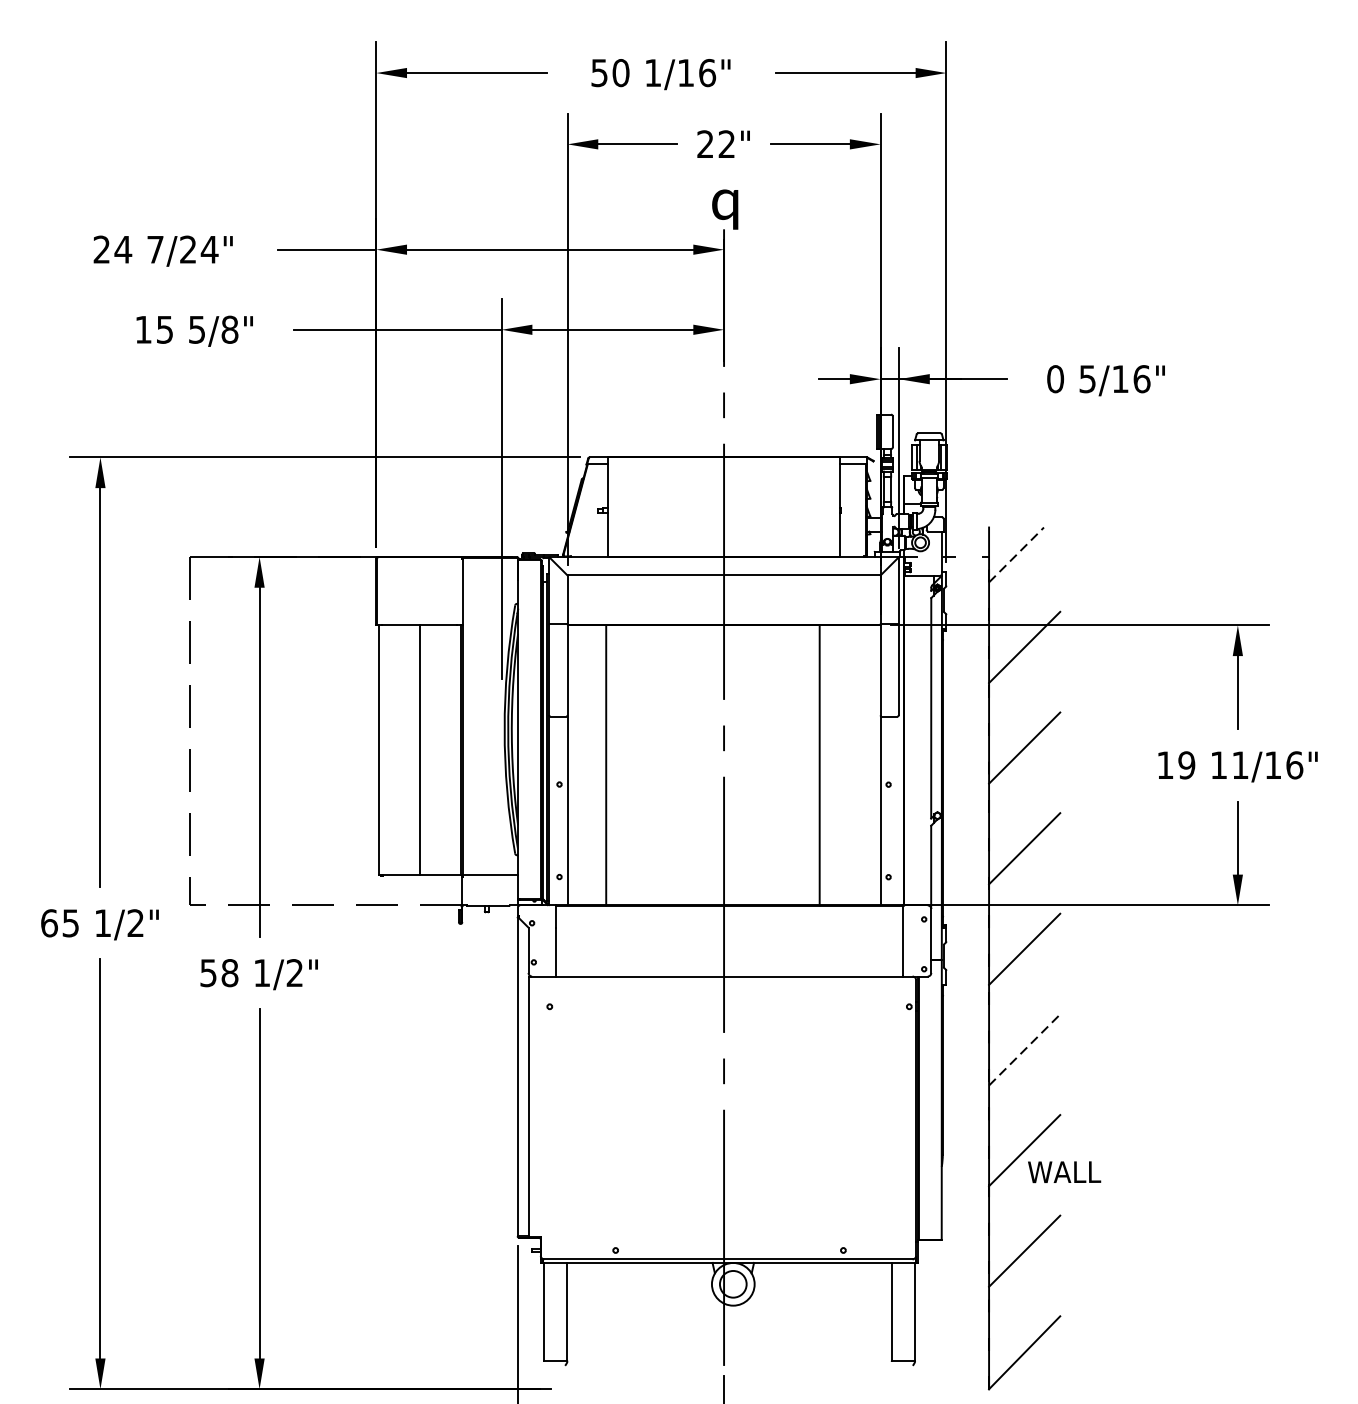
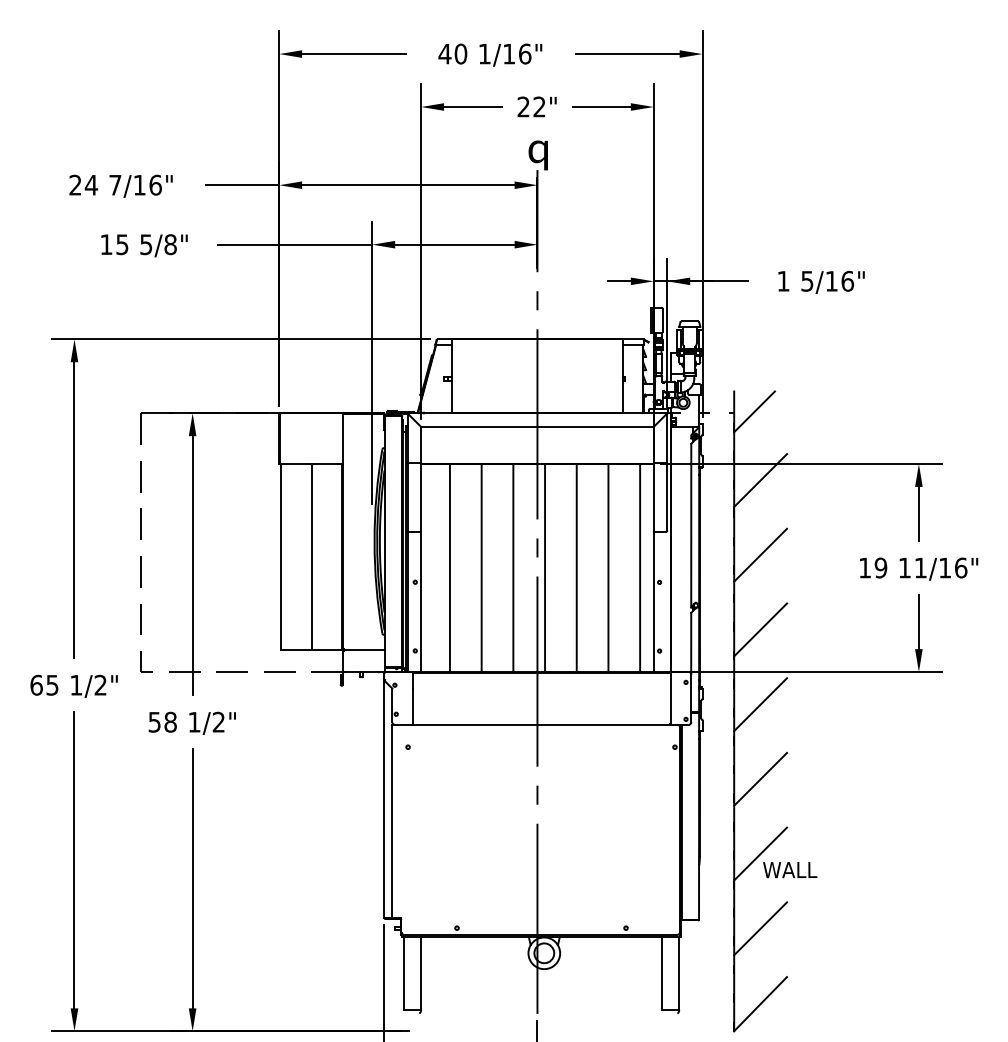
text: (598, 73) -> (444, 54), 50 -> 40
text: (198, 248) -> (147, 184), 7/24" -> 7/16"
text: (1055, 378) -> (783, 280), 0 -> 1
line: (1016, 554) -> (754, 411), dashed -> solid
line: (648, 765) -> (481, 568), added
line: (691, 765) -> (513, 568), added
line: (734, 765) -> (545, 568), added
line: (776, 765) -> (576, 568), added
line: (862, 765) -> (640, 568), added
line: (1024, 1048) -> (760, 778), dashed -> solid

